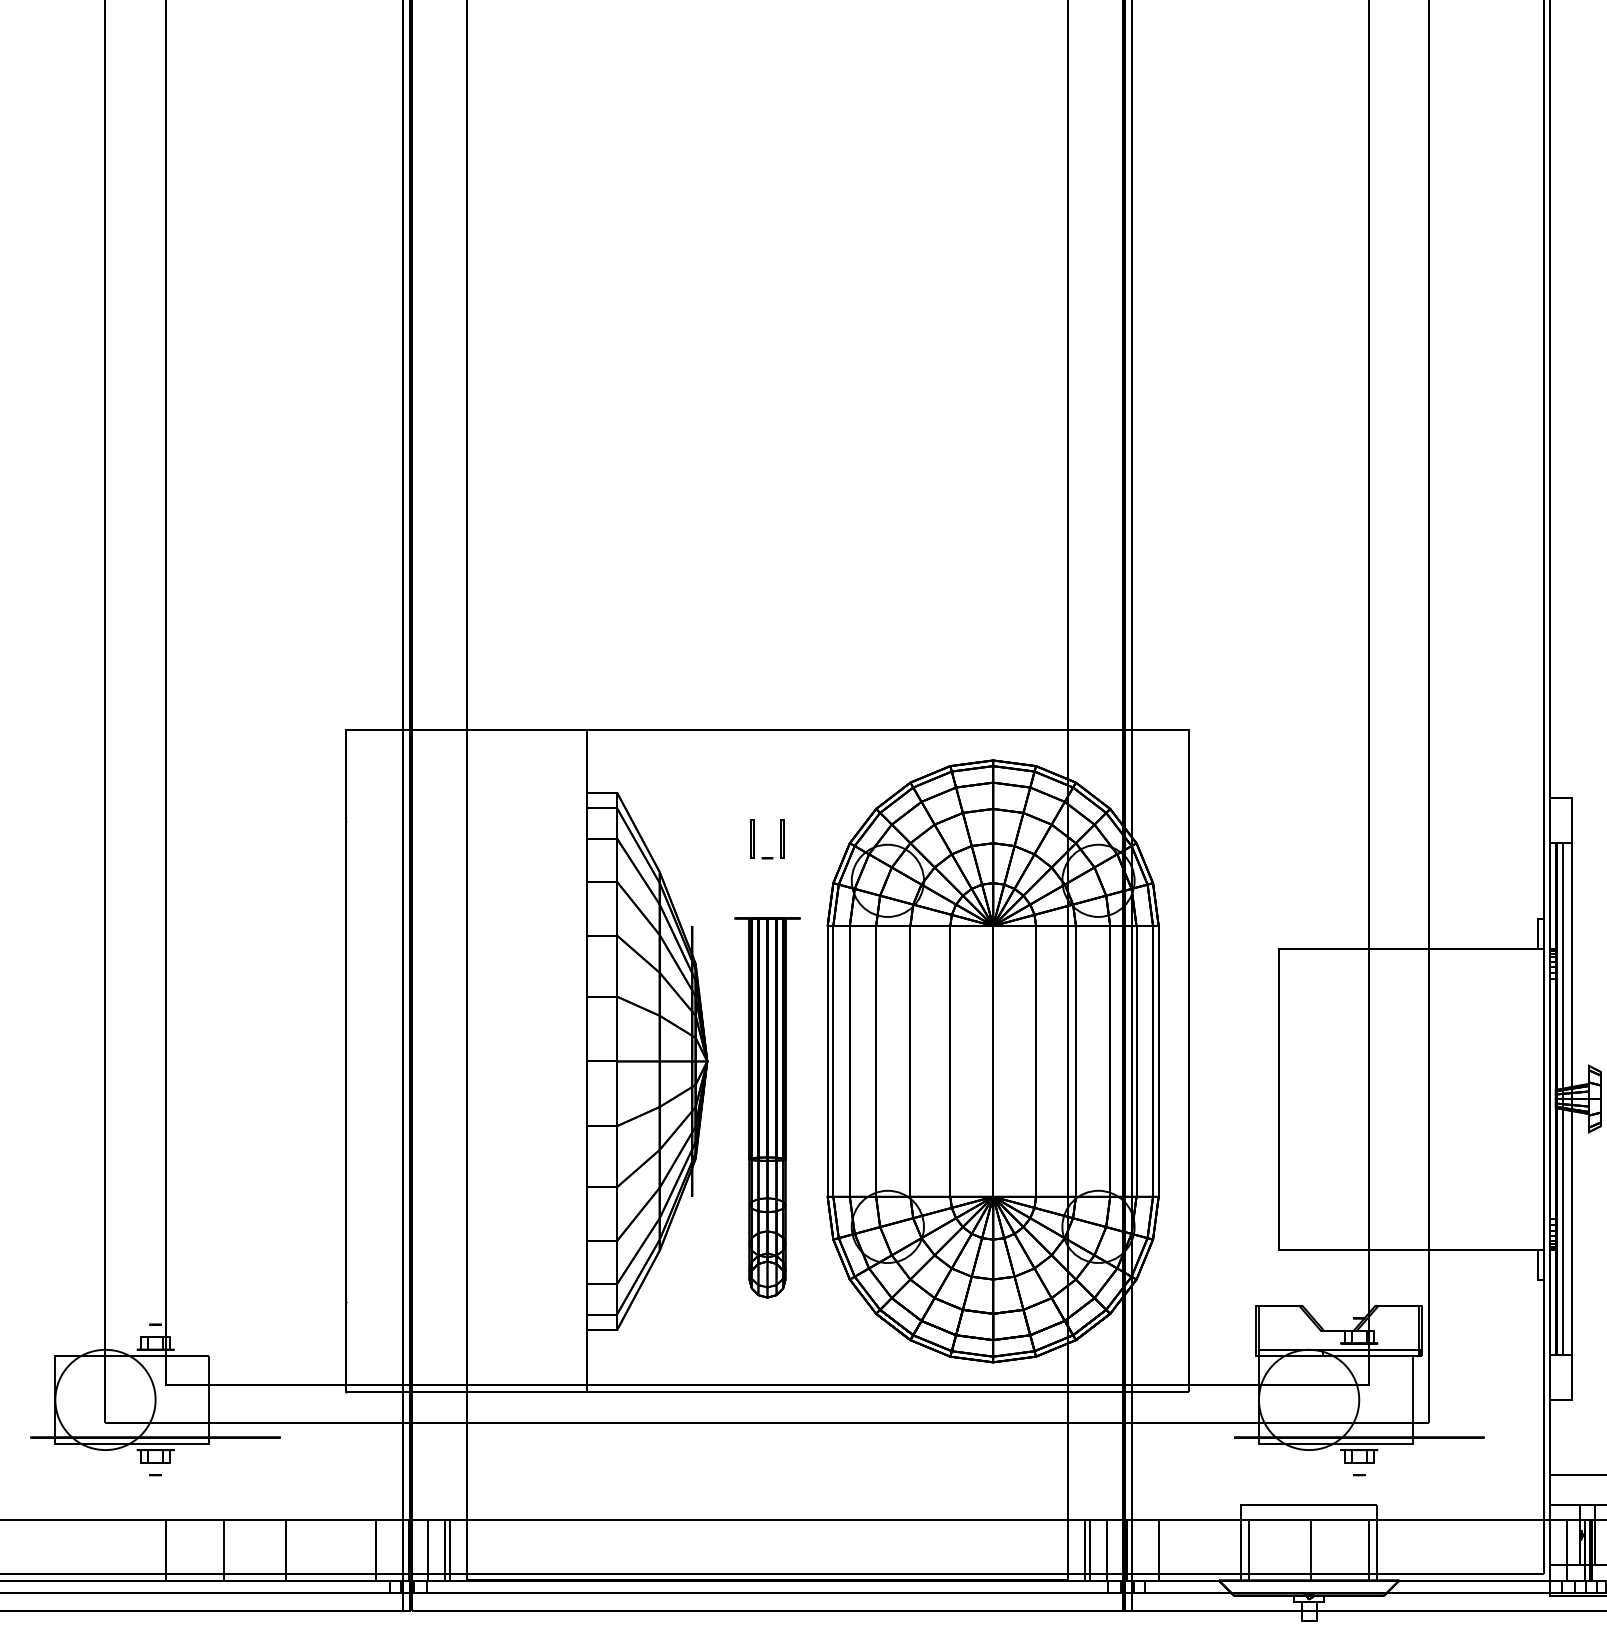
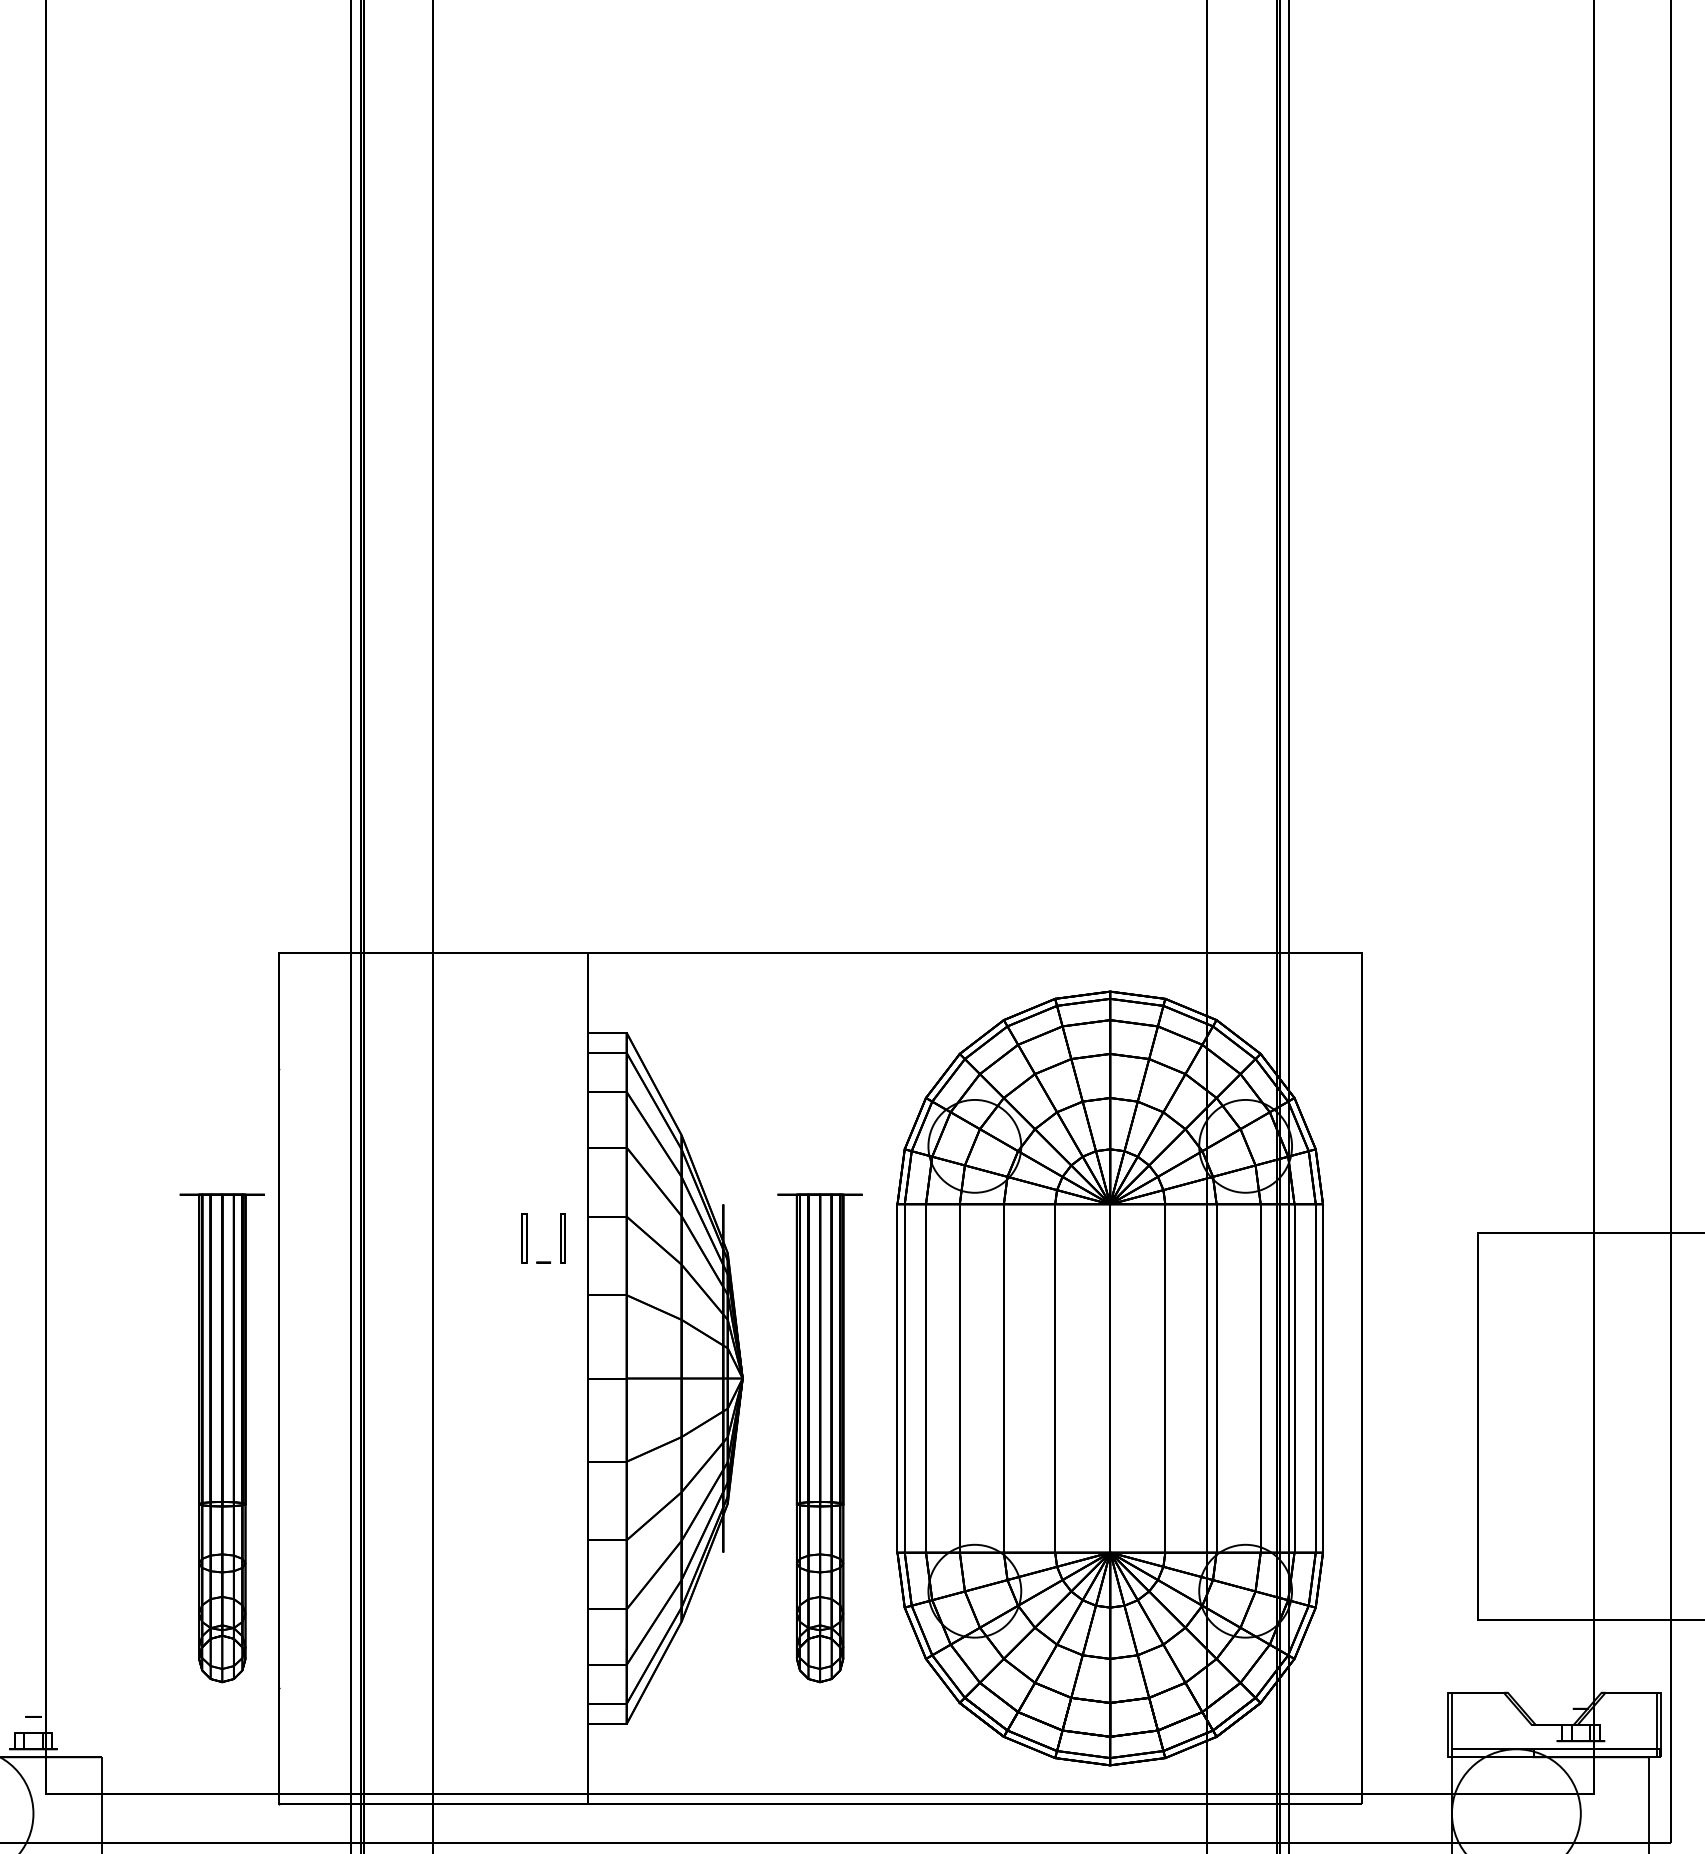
part: (754, 839) -> (526, 1238), moved
part: (302, 1107) -> (222, 1437), added

